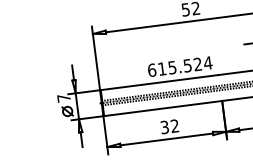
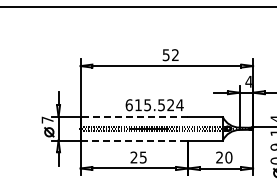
line: (159, 83) -> (134, 117), solid -> dashed
line: (163, 108) -> (135, 140), solid -> dashed
text: (169, 126) -> (138, 157), 32 -> 25

